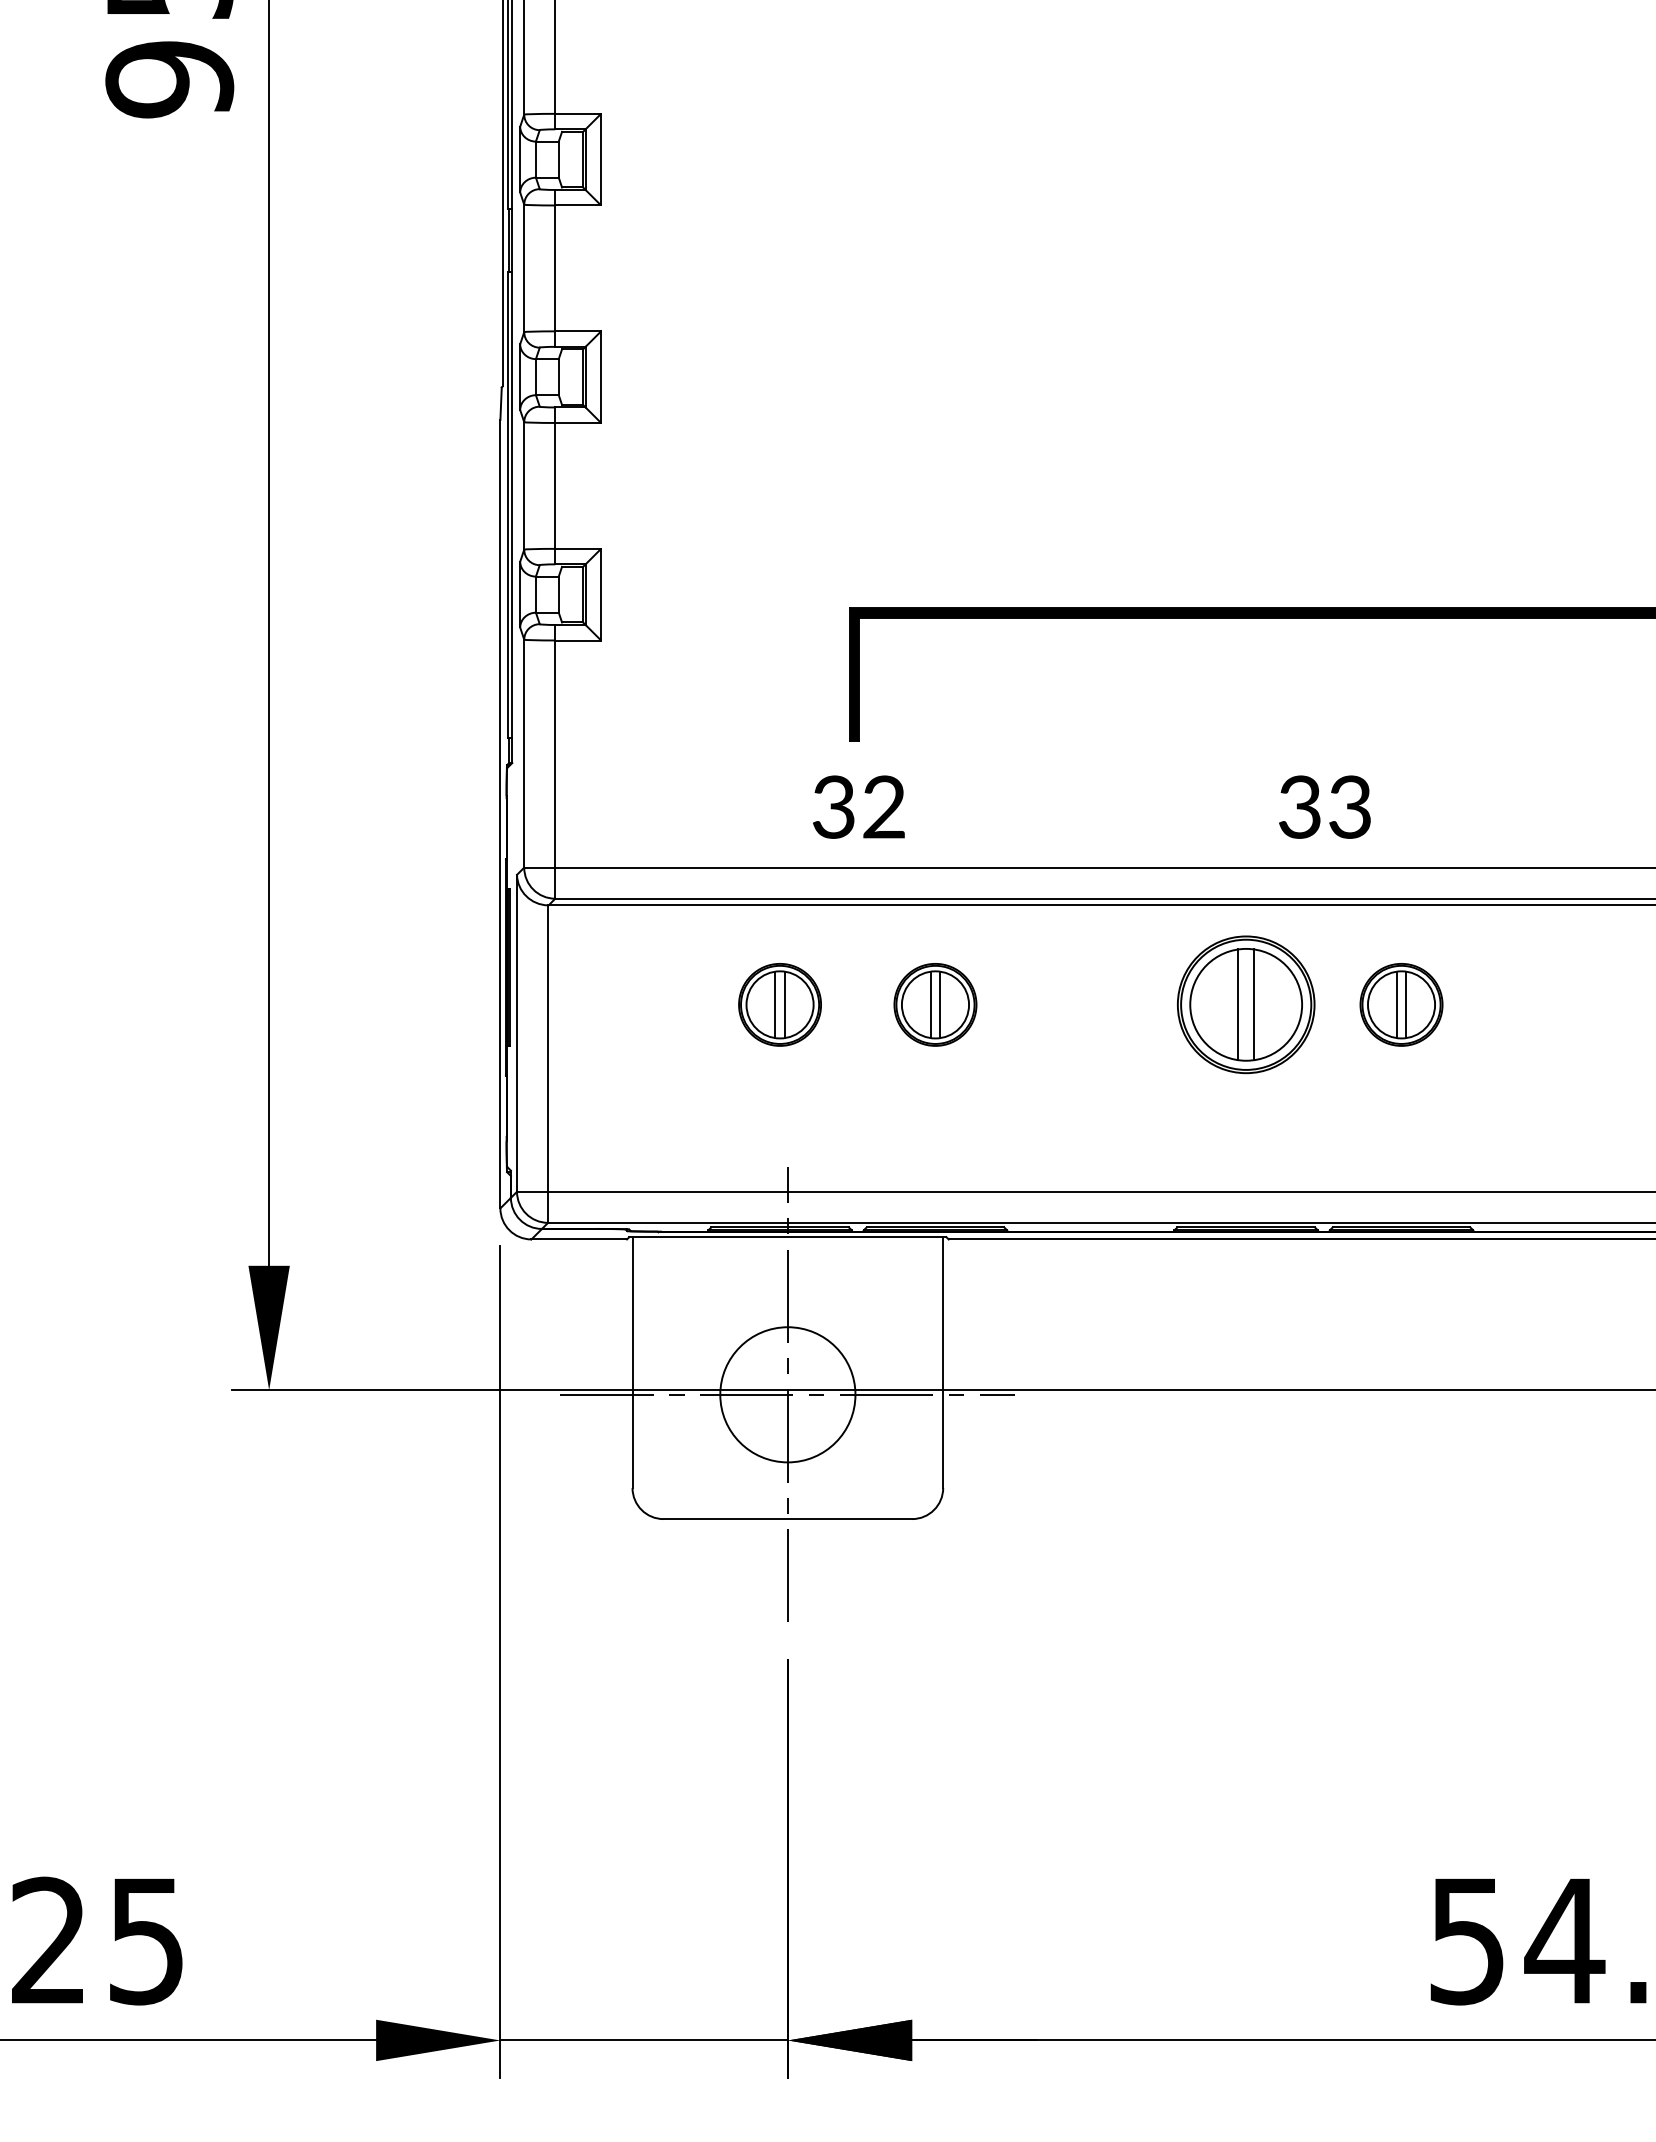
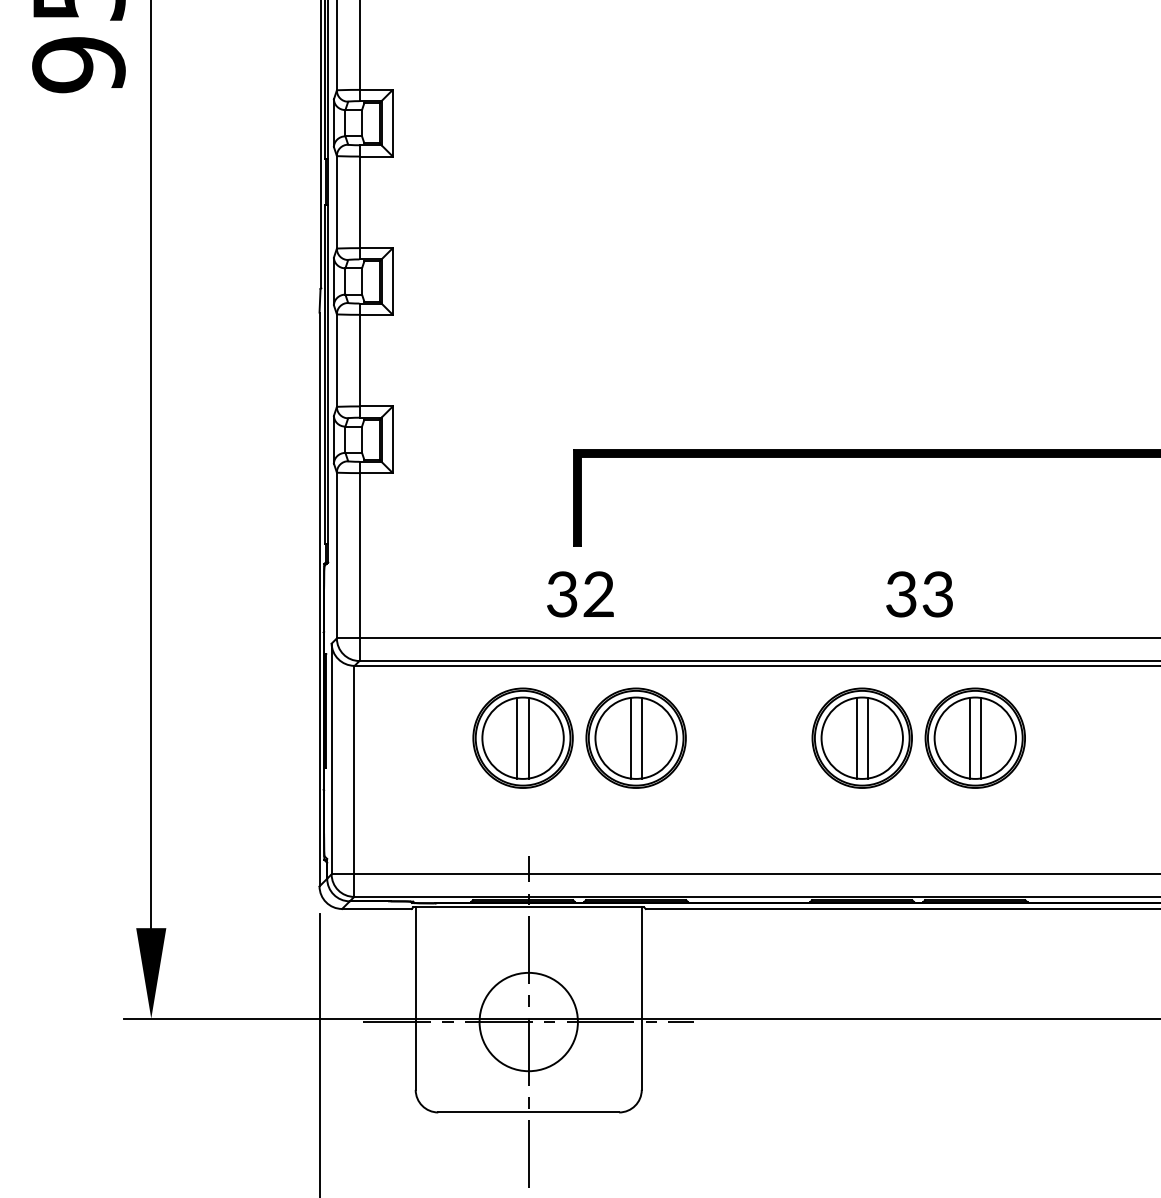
part: (779, 1004) -> (522, 738), size x1.67
part: (935, 1004) -> (636, 738), size x1.67
part: (1401, 1004) -> (975, 738), size x1.67

